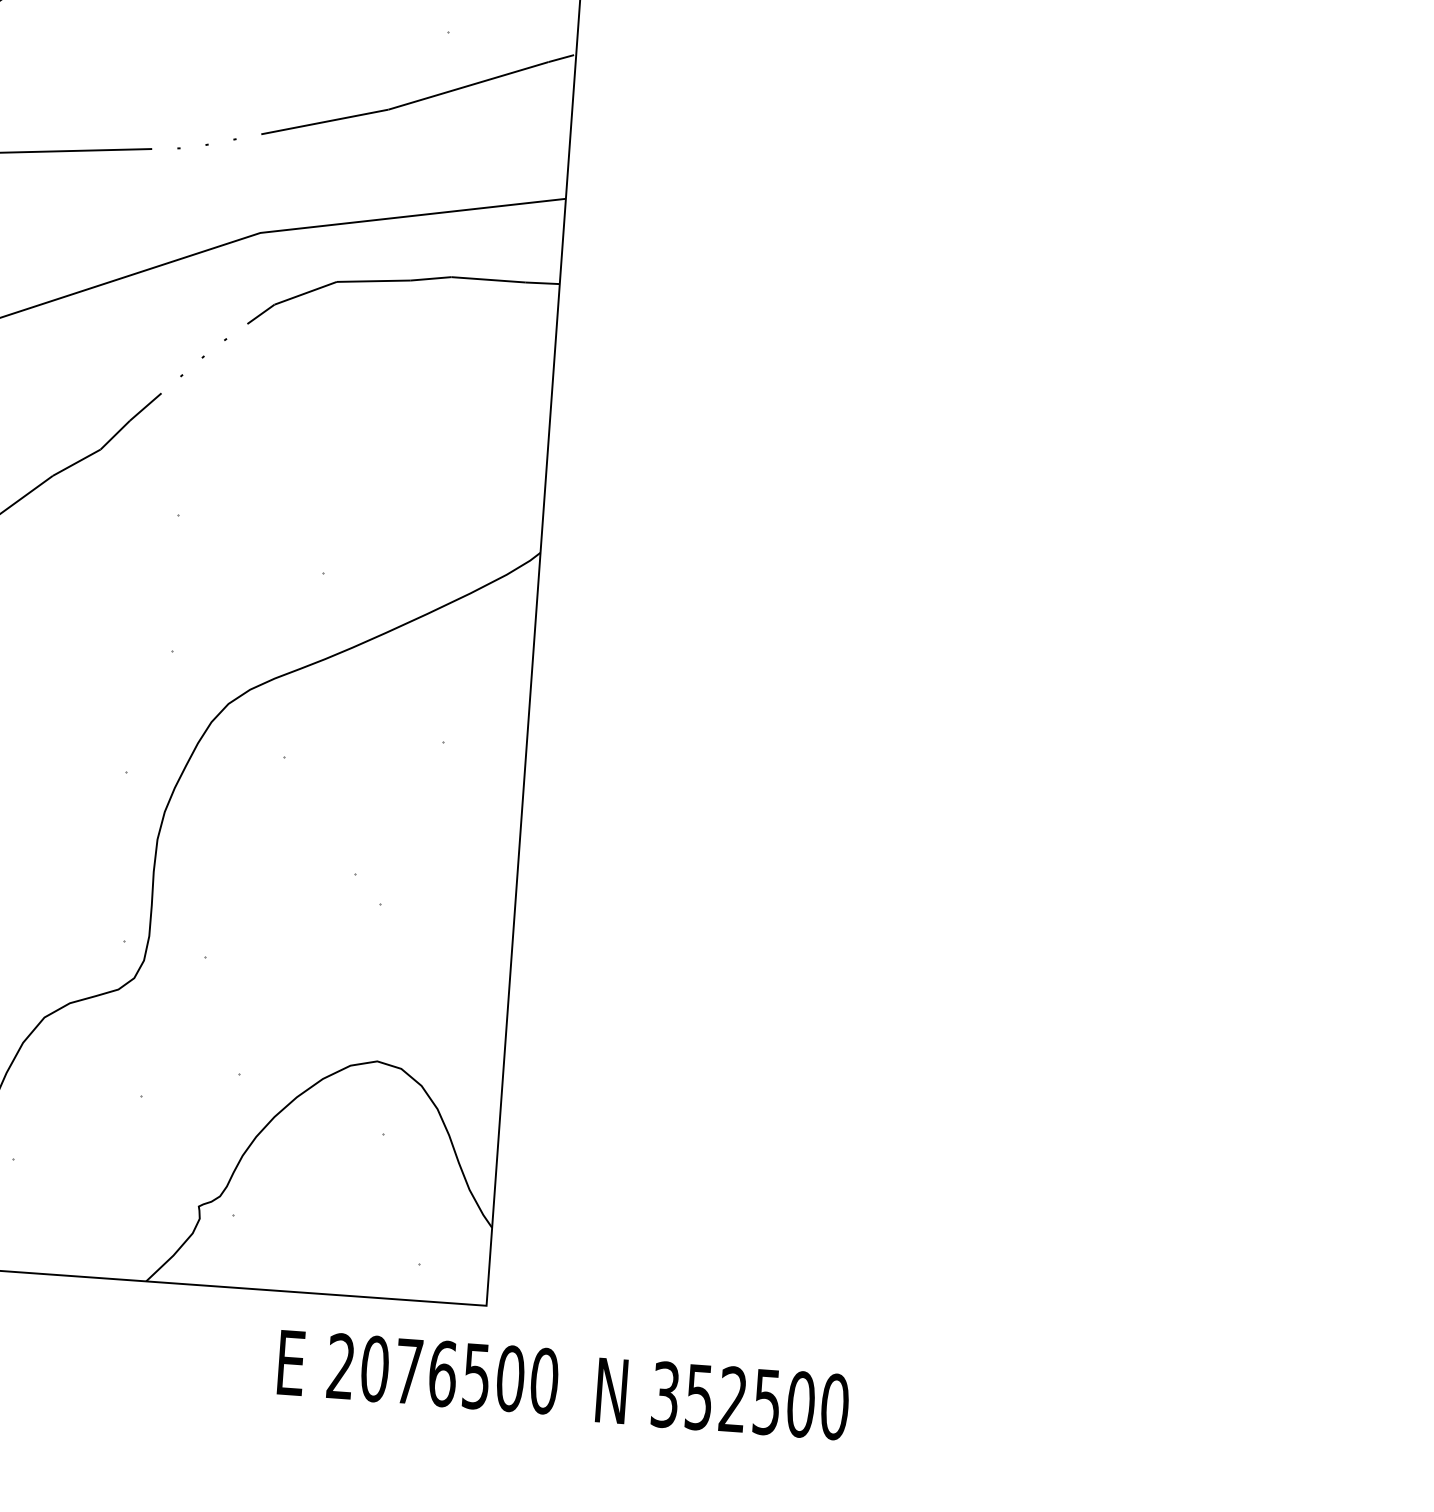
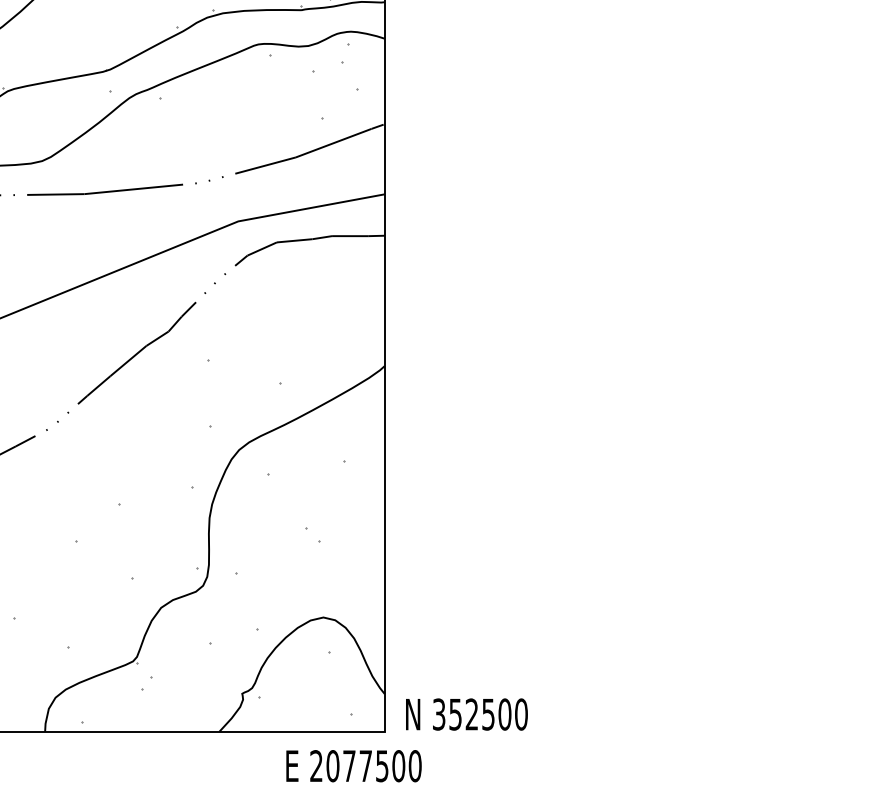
text: (441, 1374) -> (365, 766), 2076500 -> 2077500
text: (721, 1398) -> (466, 714), moved

